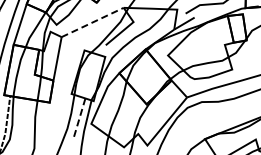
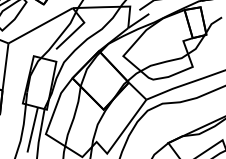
line: (93, 22) -> (41, 25), dashed -> solid
line: (79, 119) -> (32, 130), dashed -> solid

